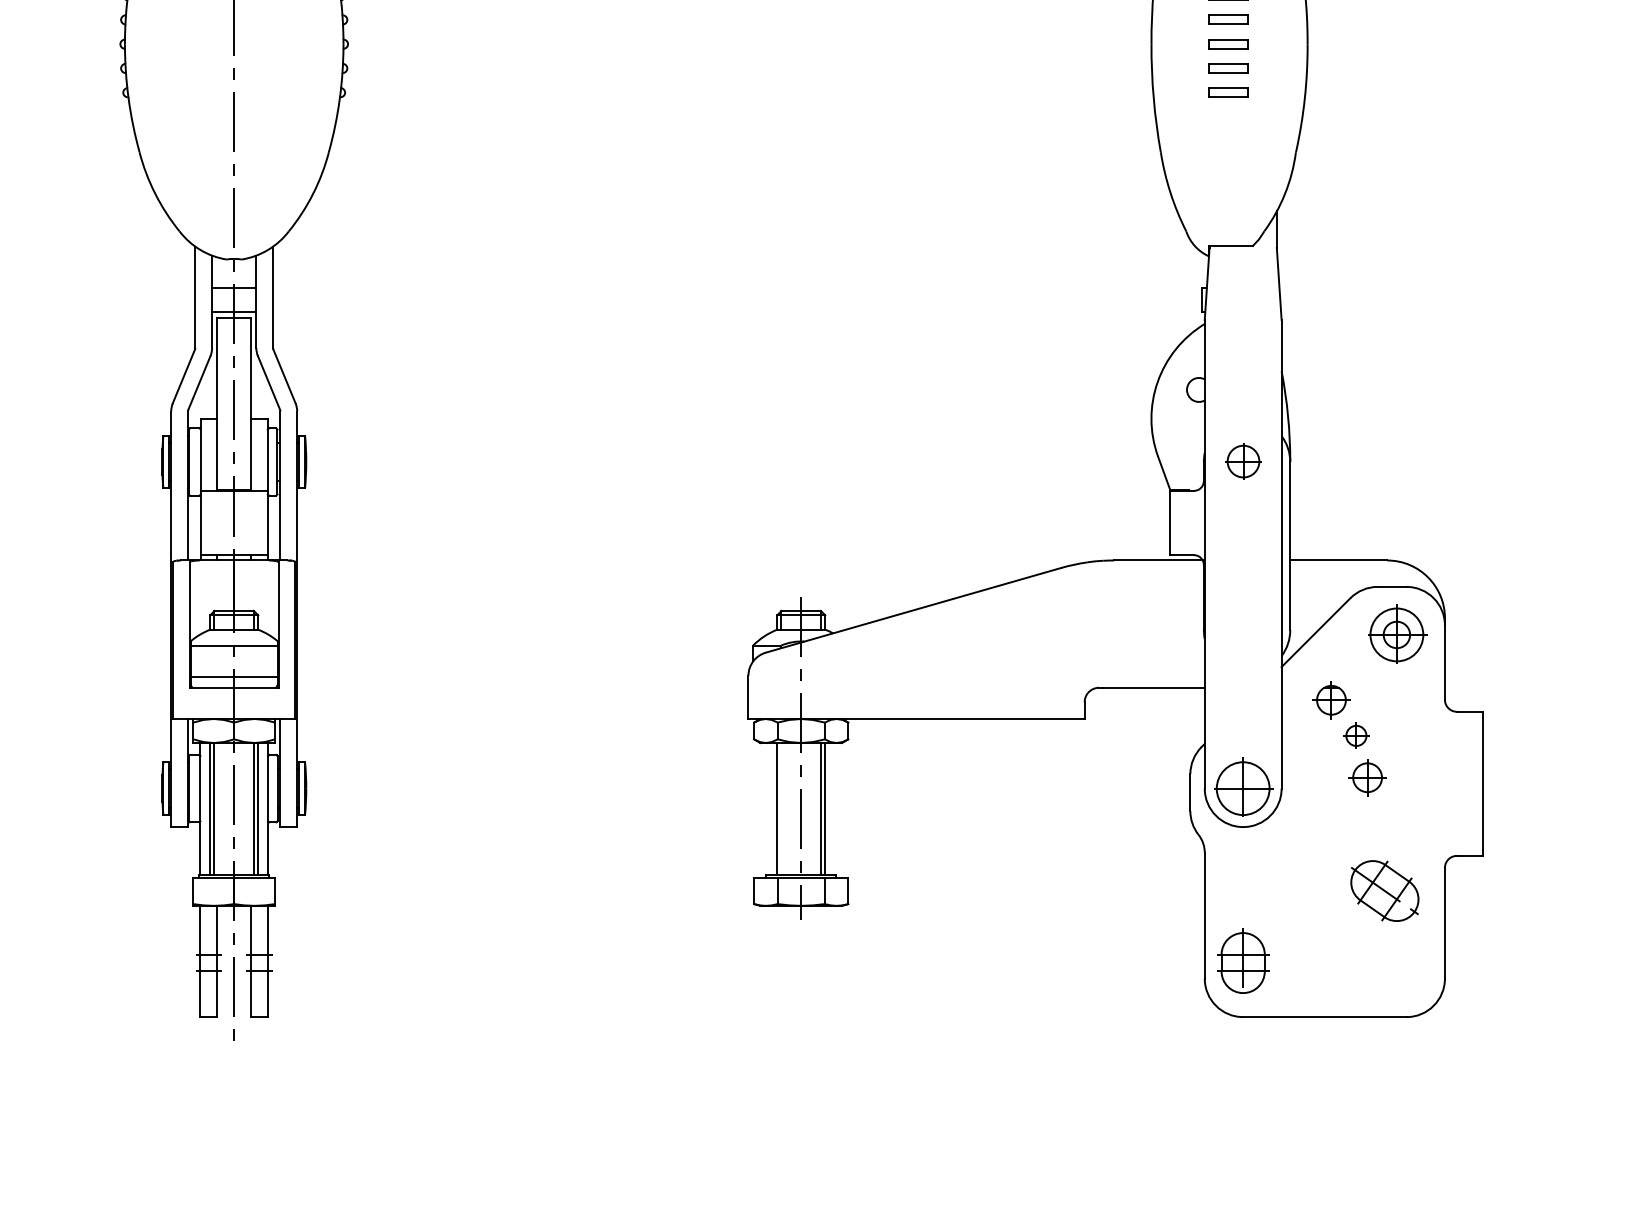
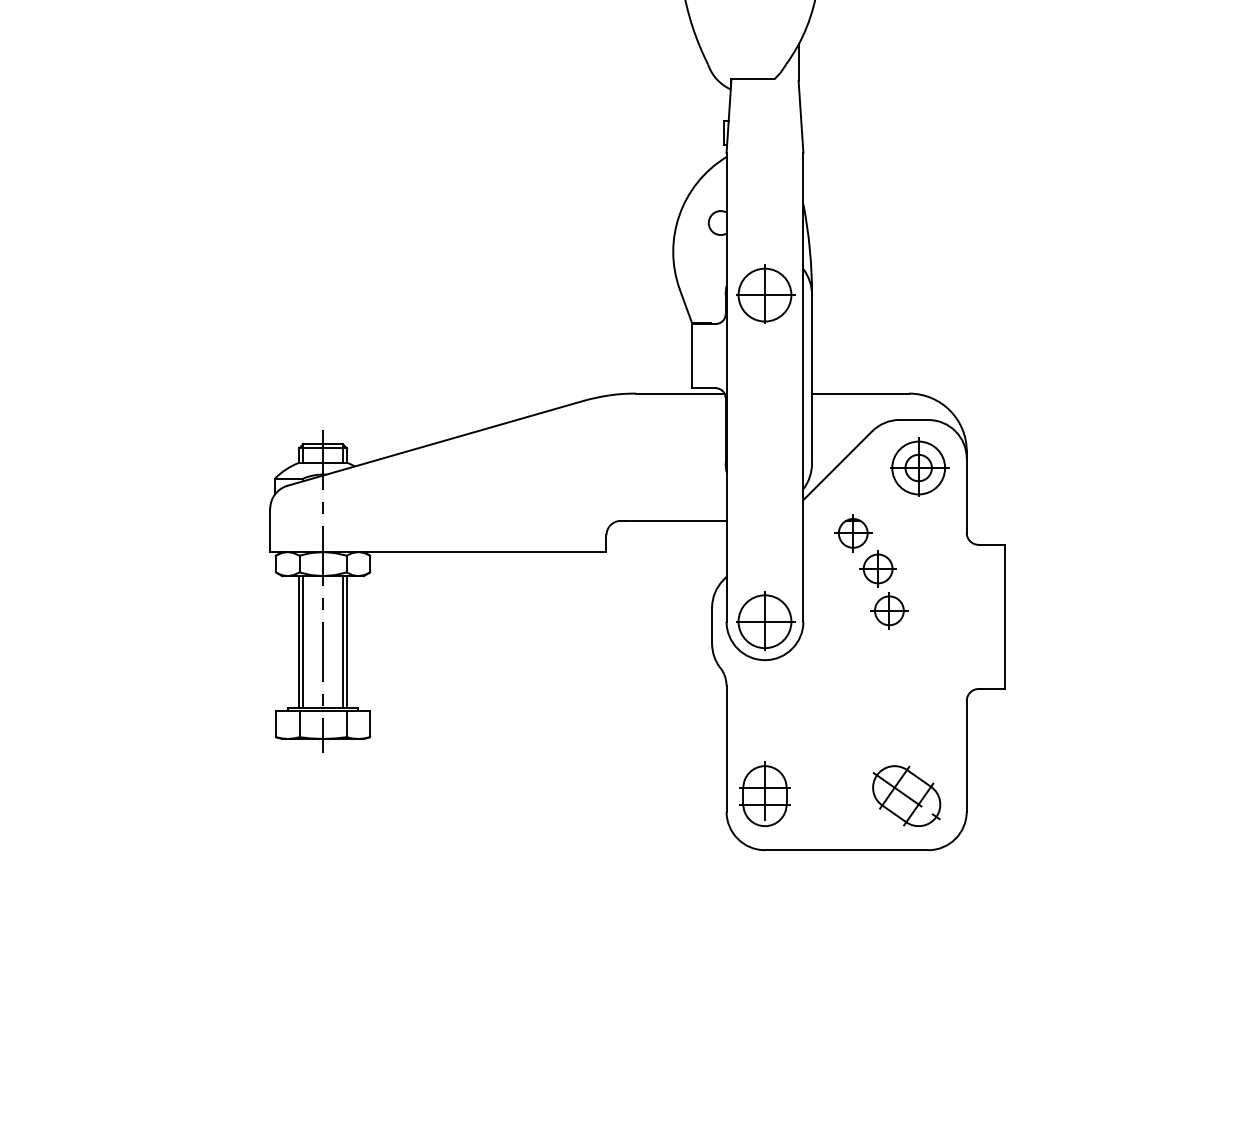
part: (1243, 460) -> (765, 293), size x1.67
part: (1356, 735) -> (878, 568), size x1.43
line: (781, 809) -> (303, 642), added
part: (1384, 890) -> (906, 795), moved

